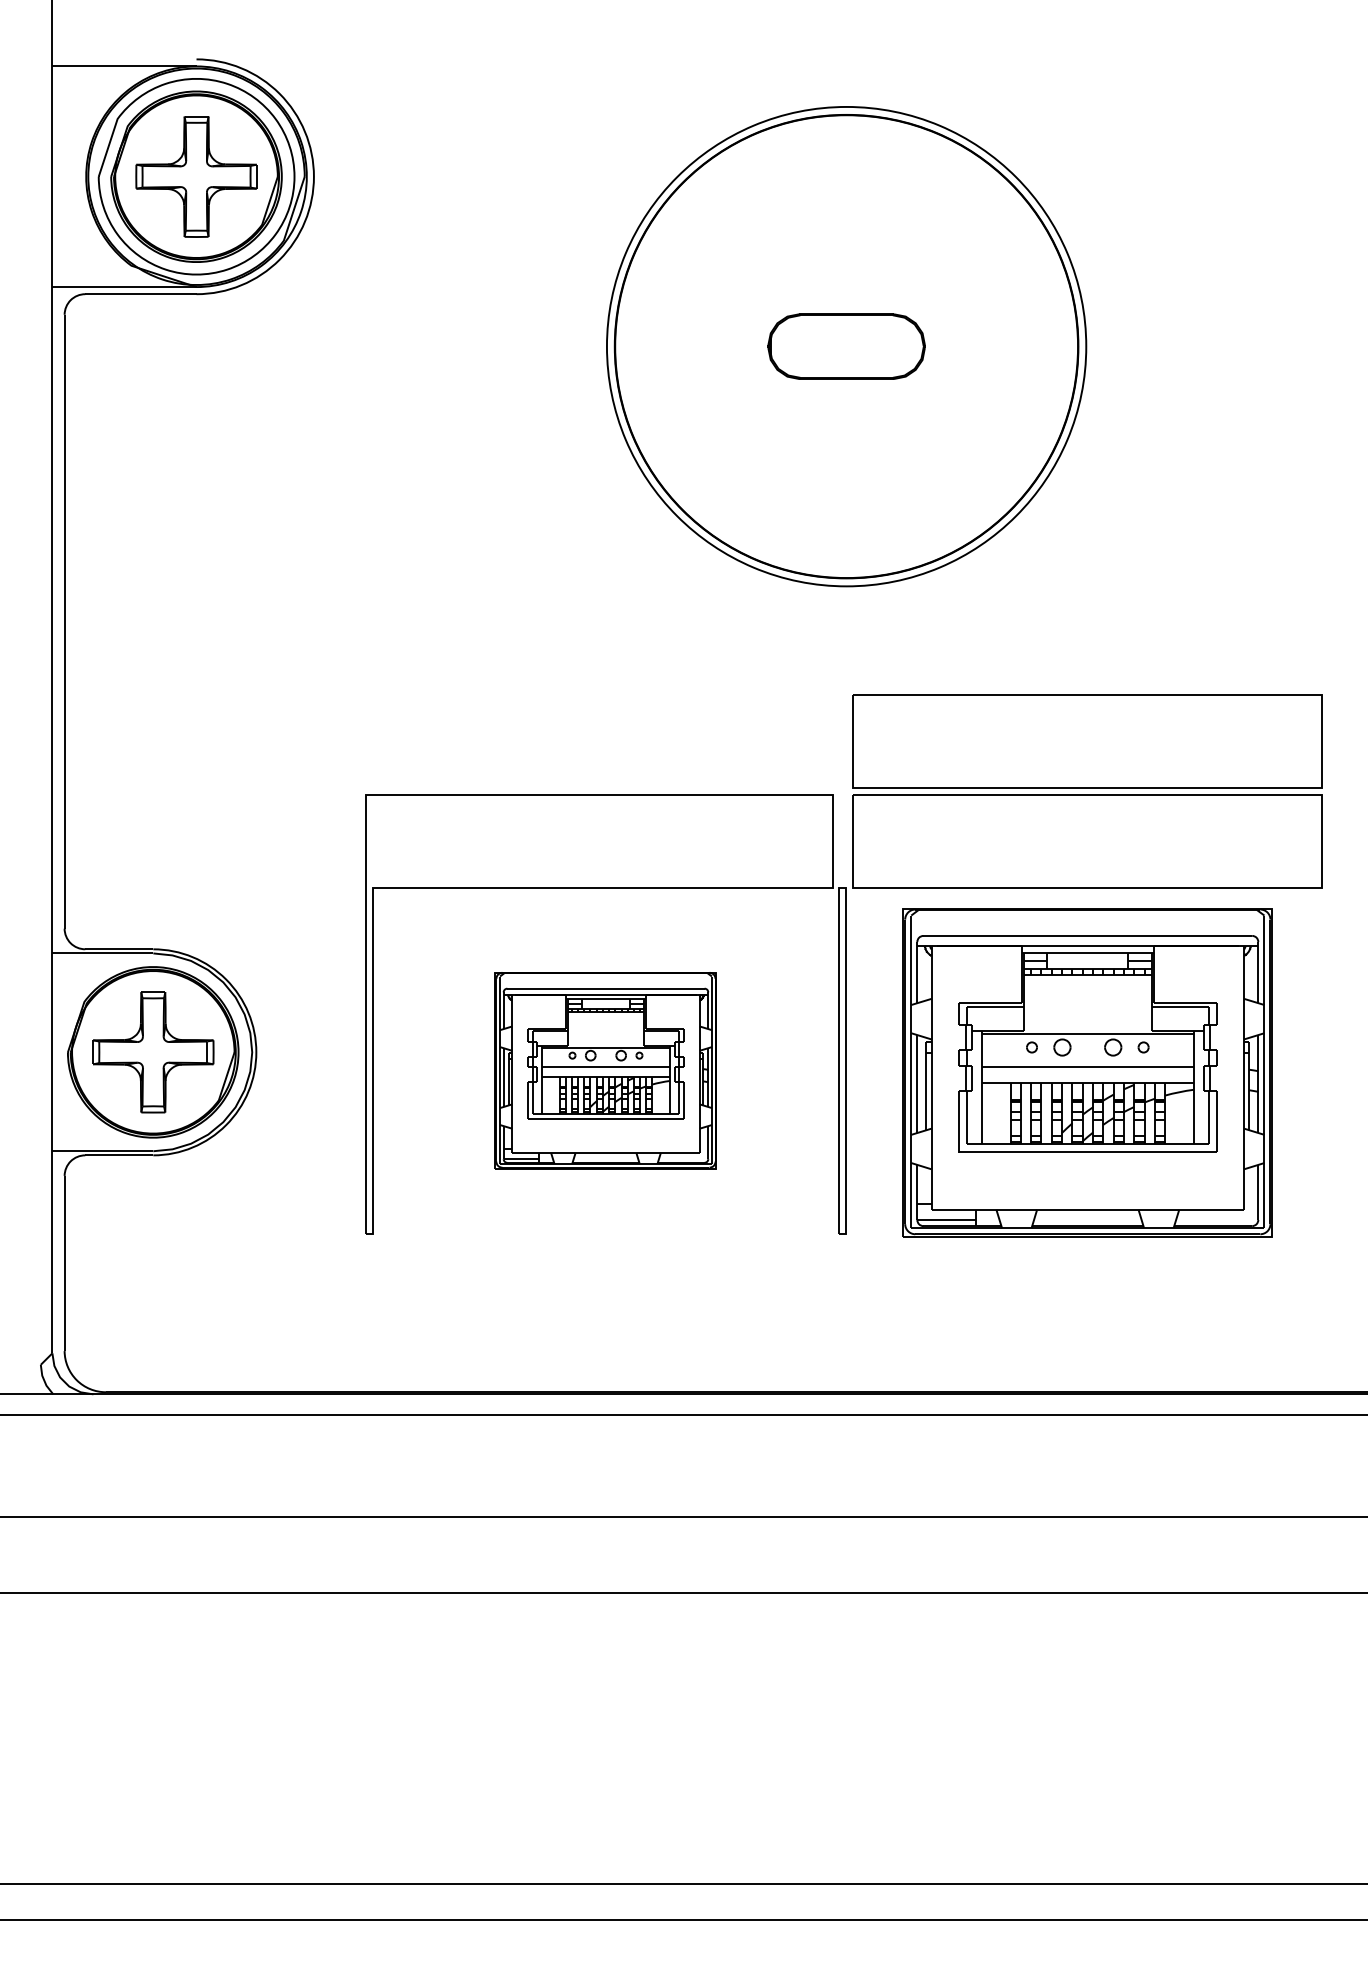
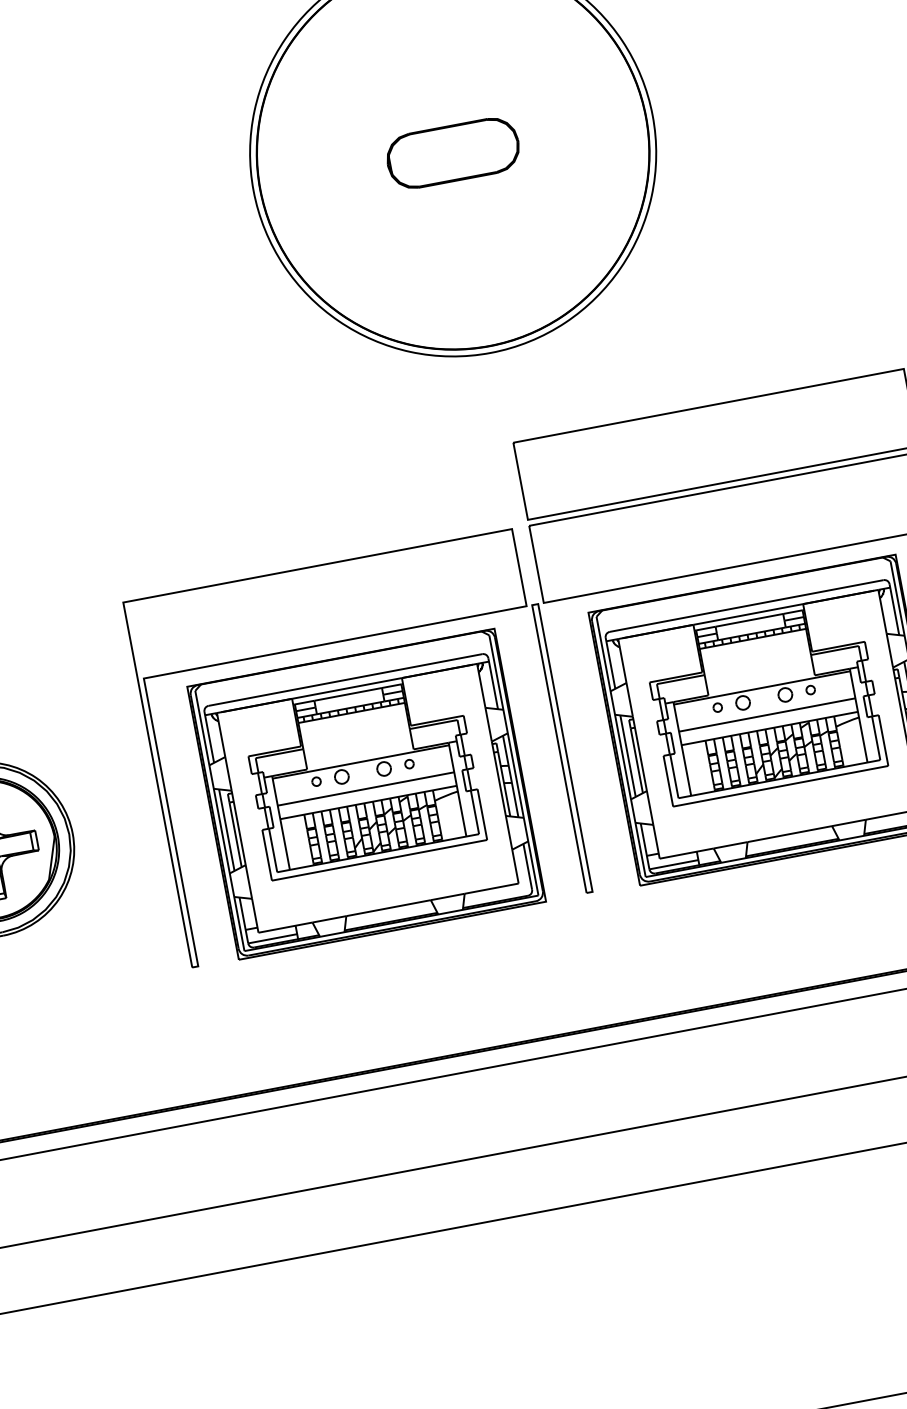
part: (605, 1070) -> (366, 793), size x1.67

